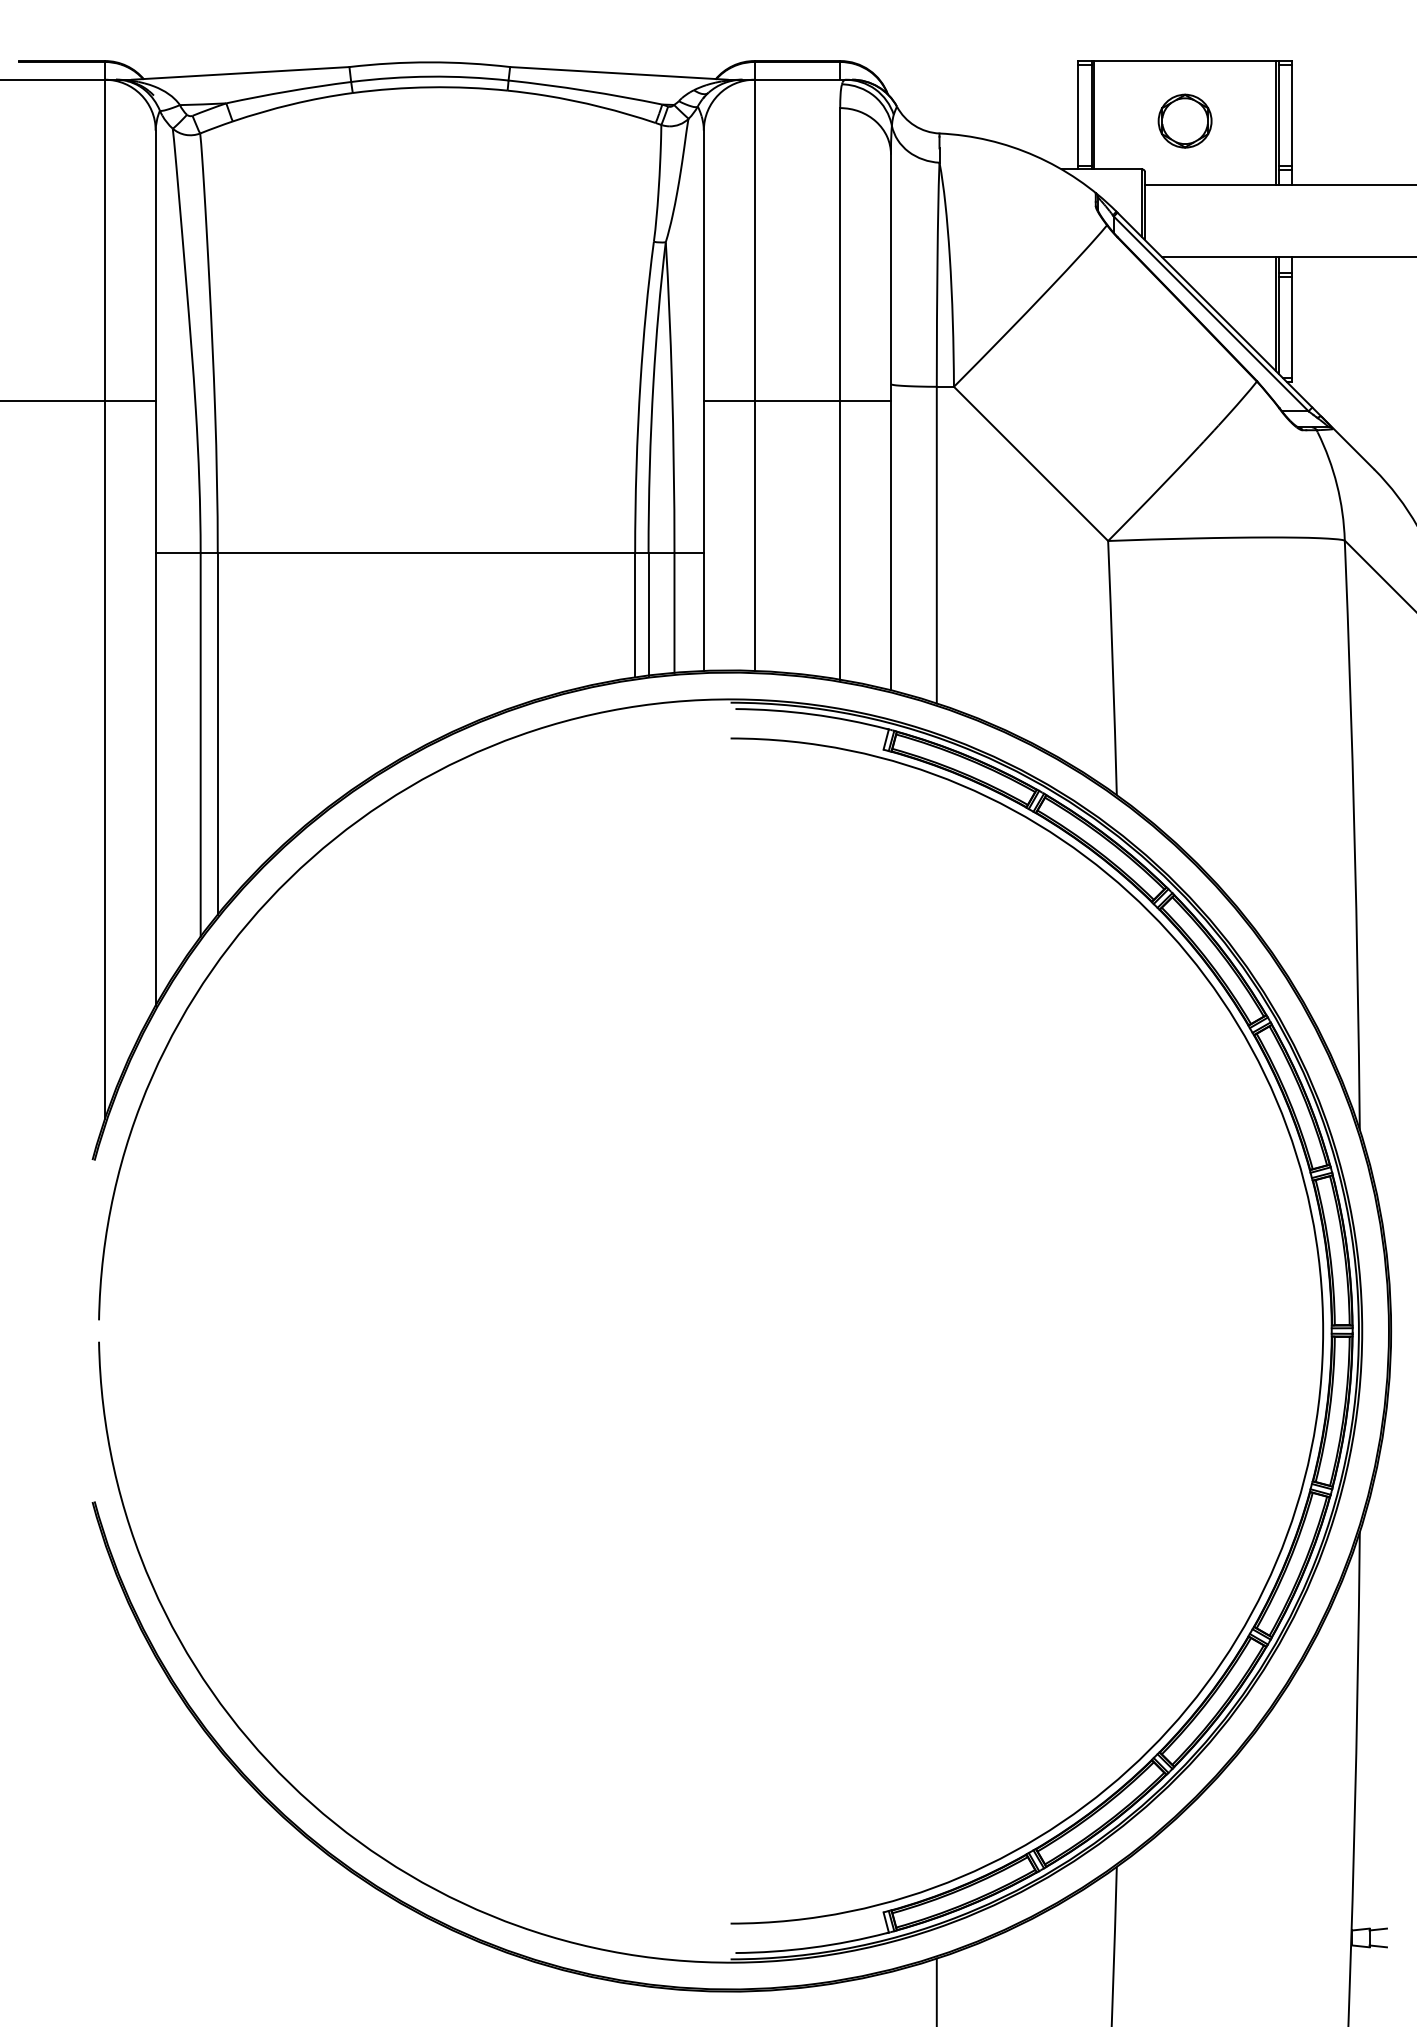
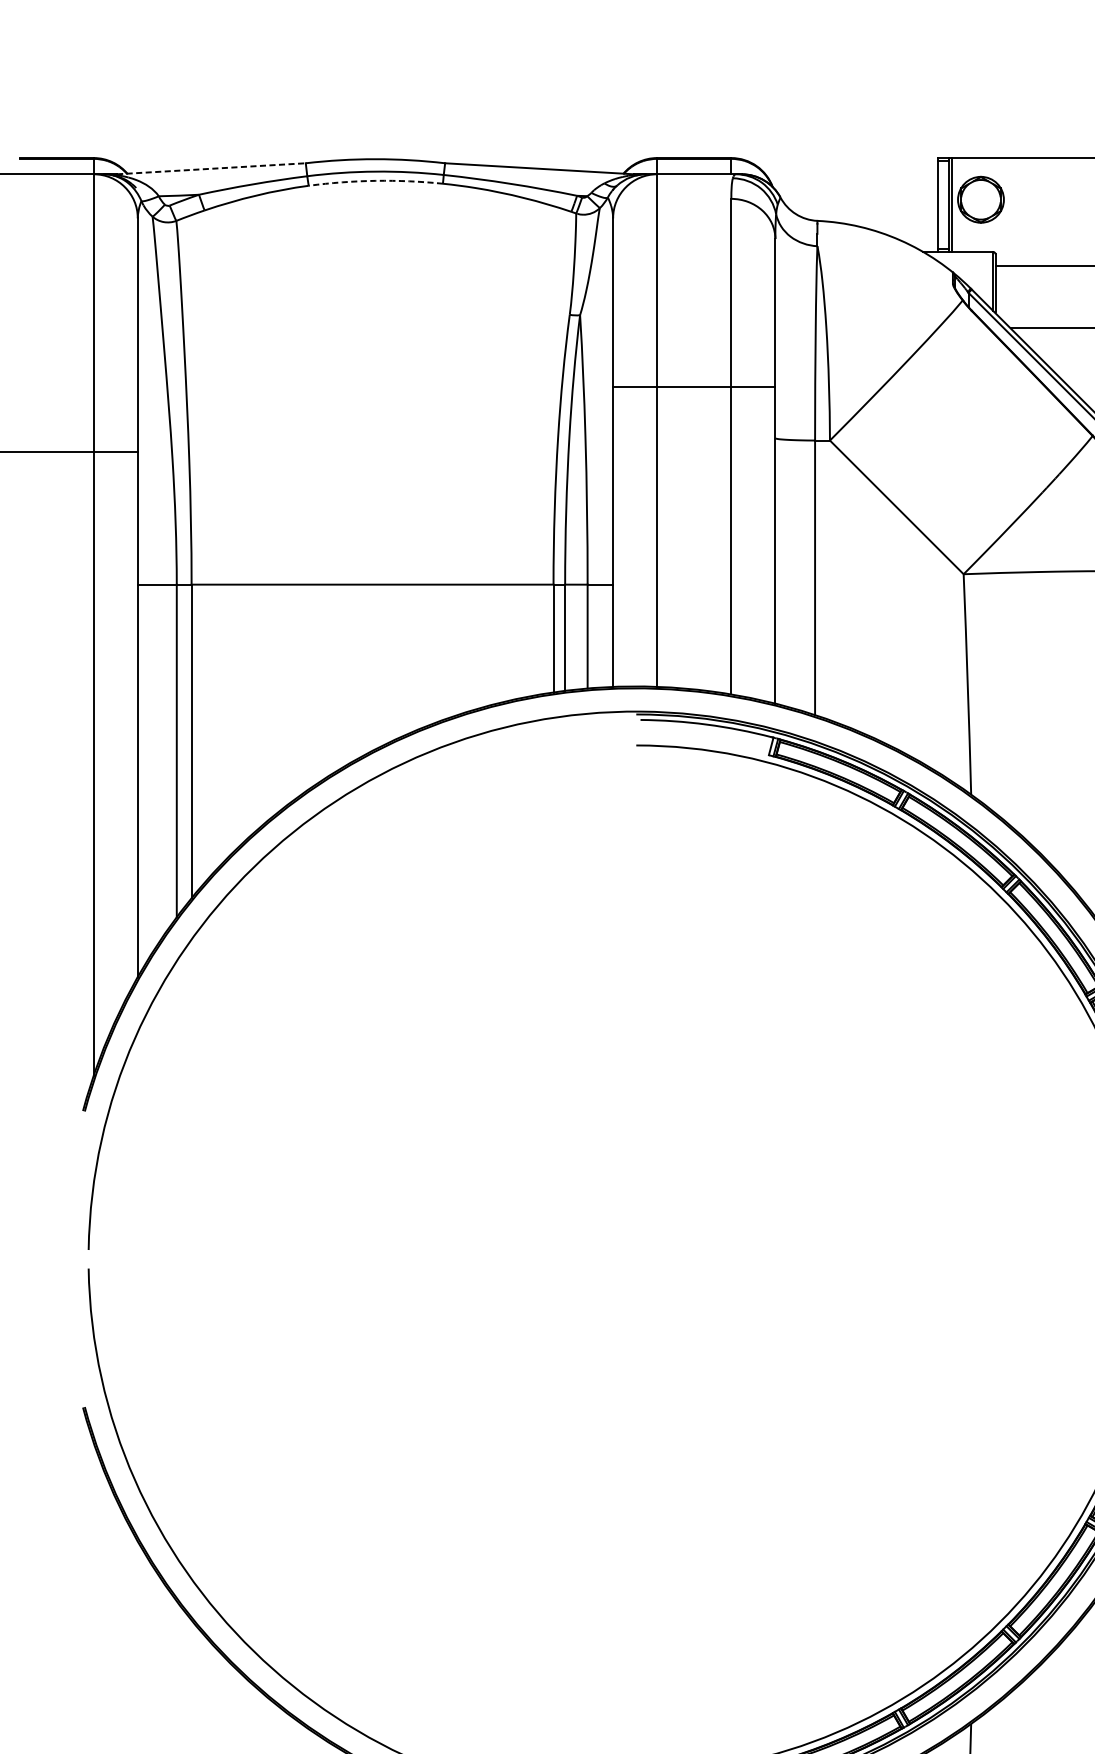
line: (240, 73) -> (211, 168), solid -> dashed
arc: (430, 87) -> (376, 181), solid -> dashed
part: (1184, 120) -> (980, 199), moved
line: (797, 400) -> (694, 387), moved

